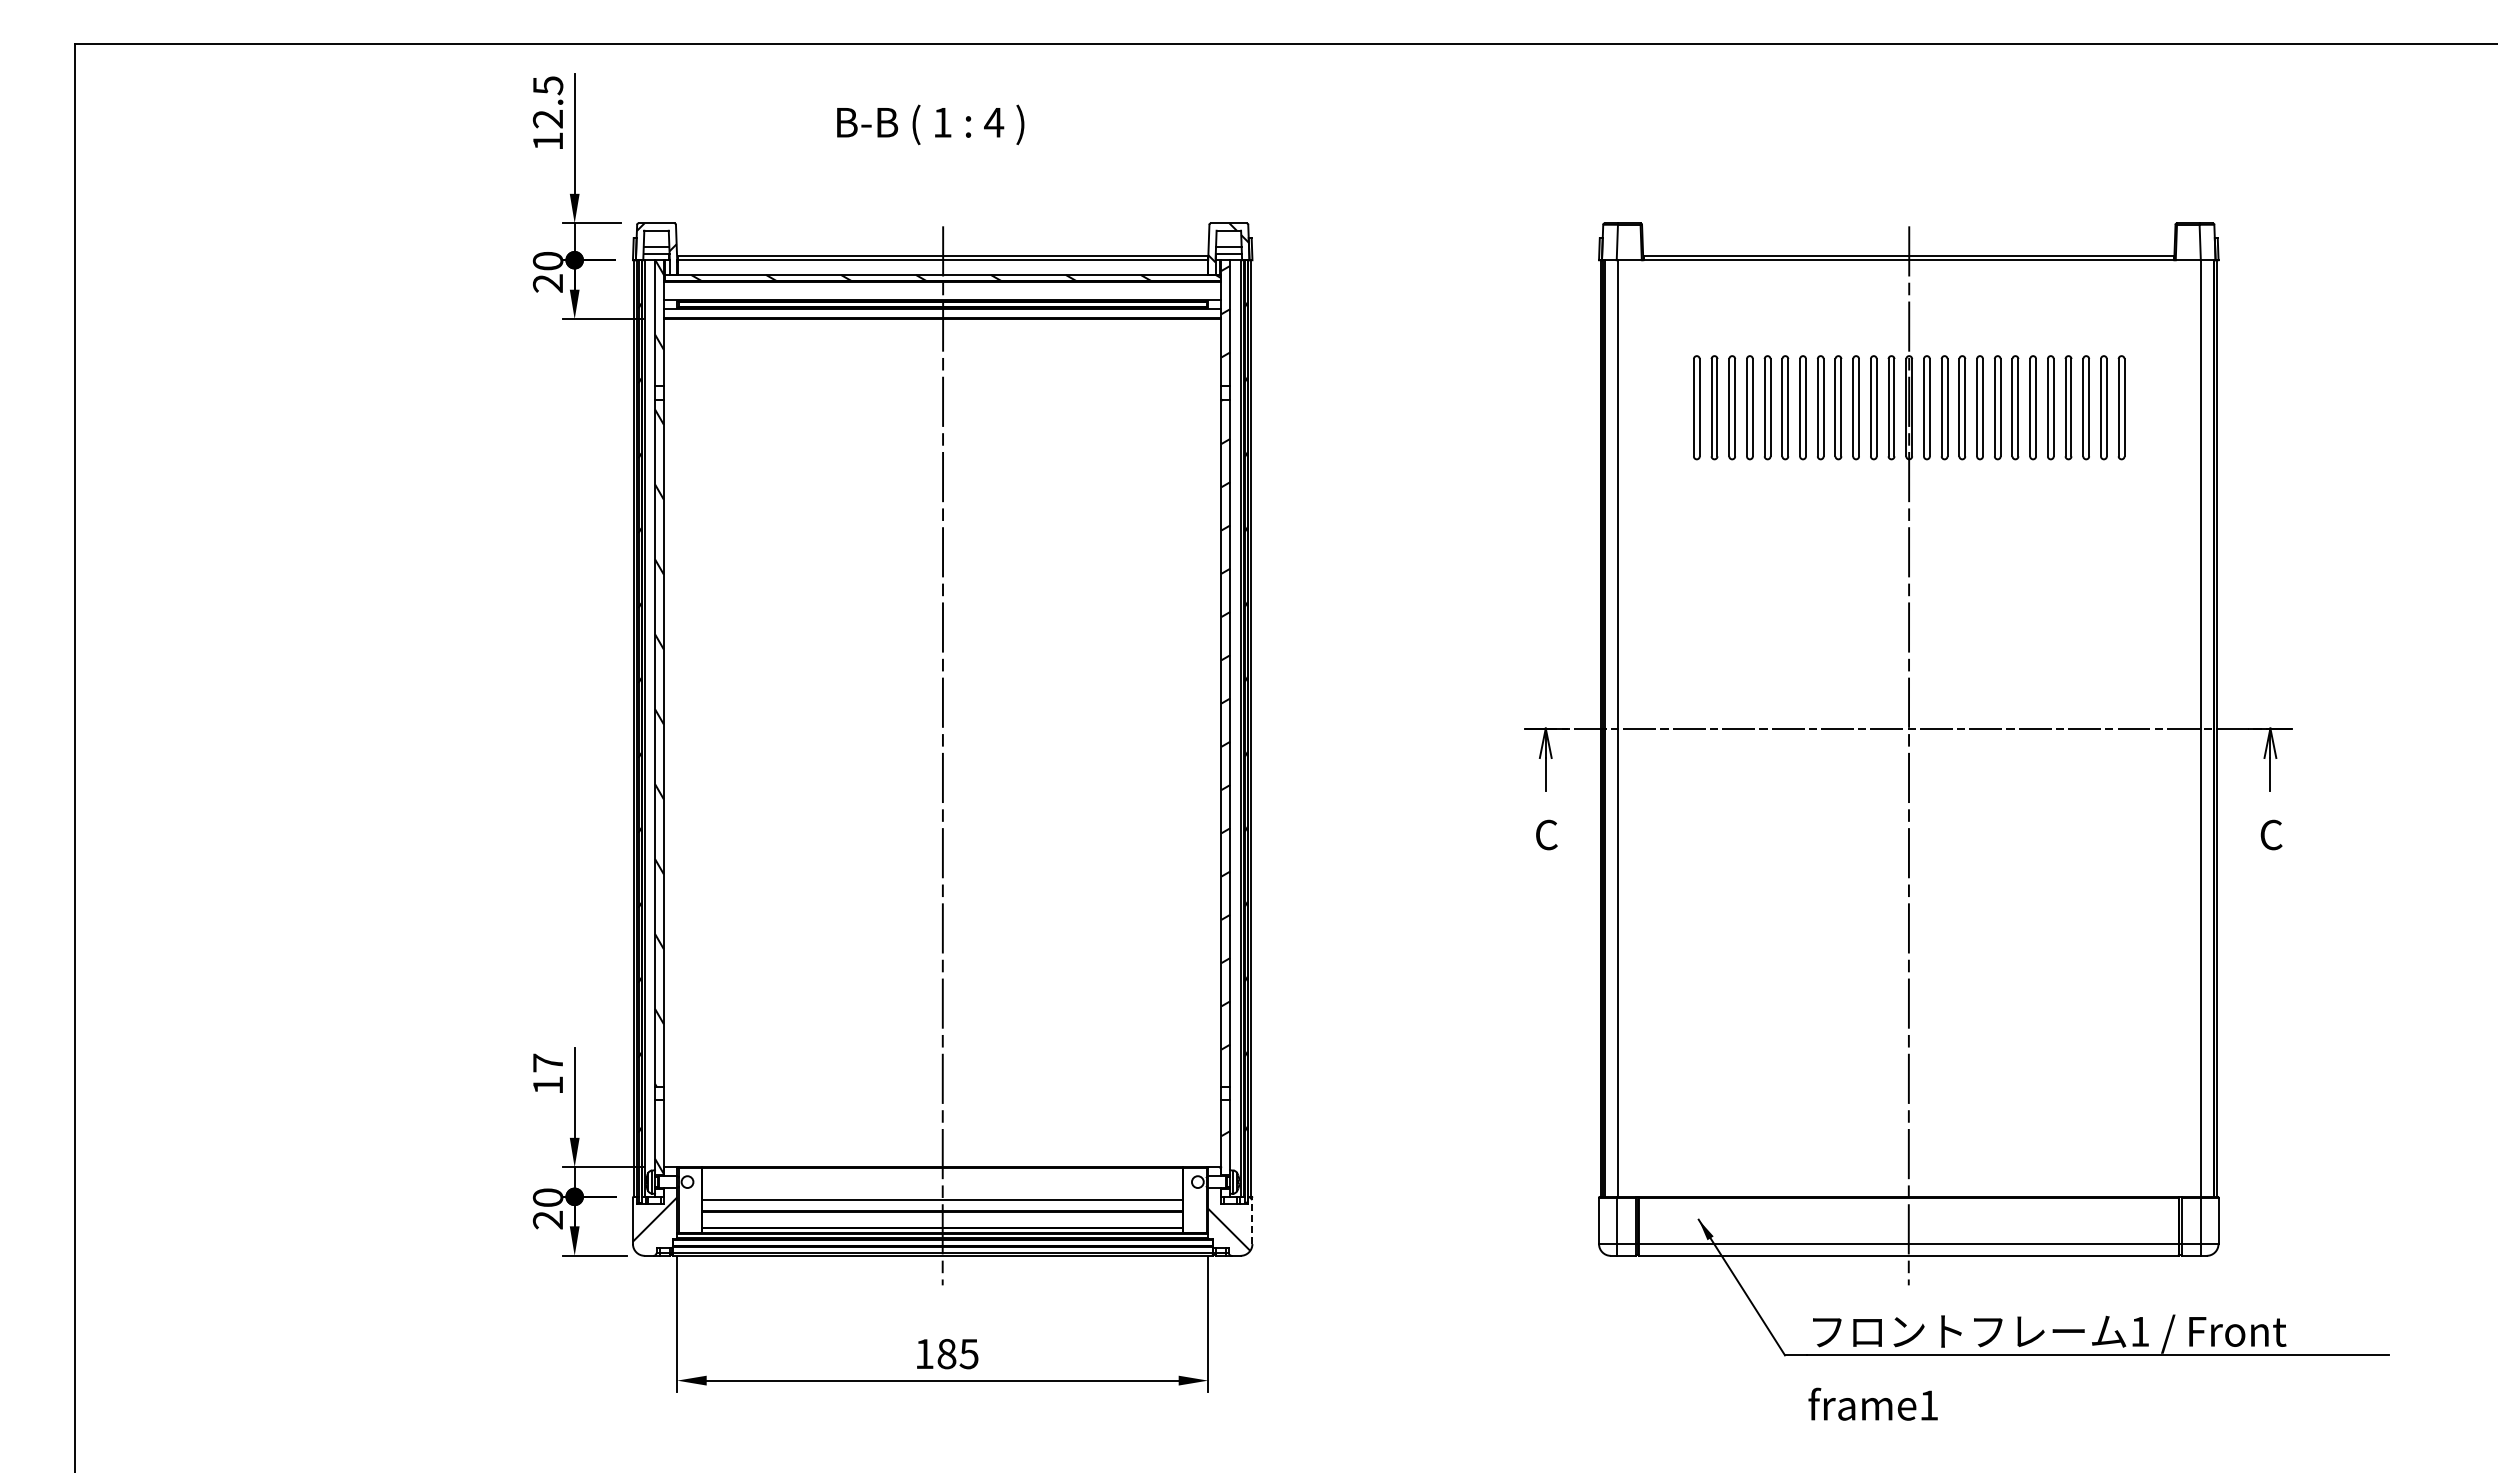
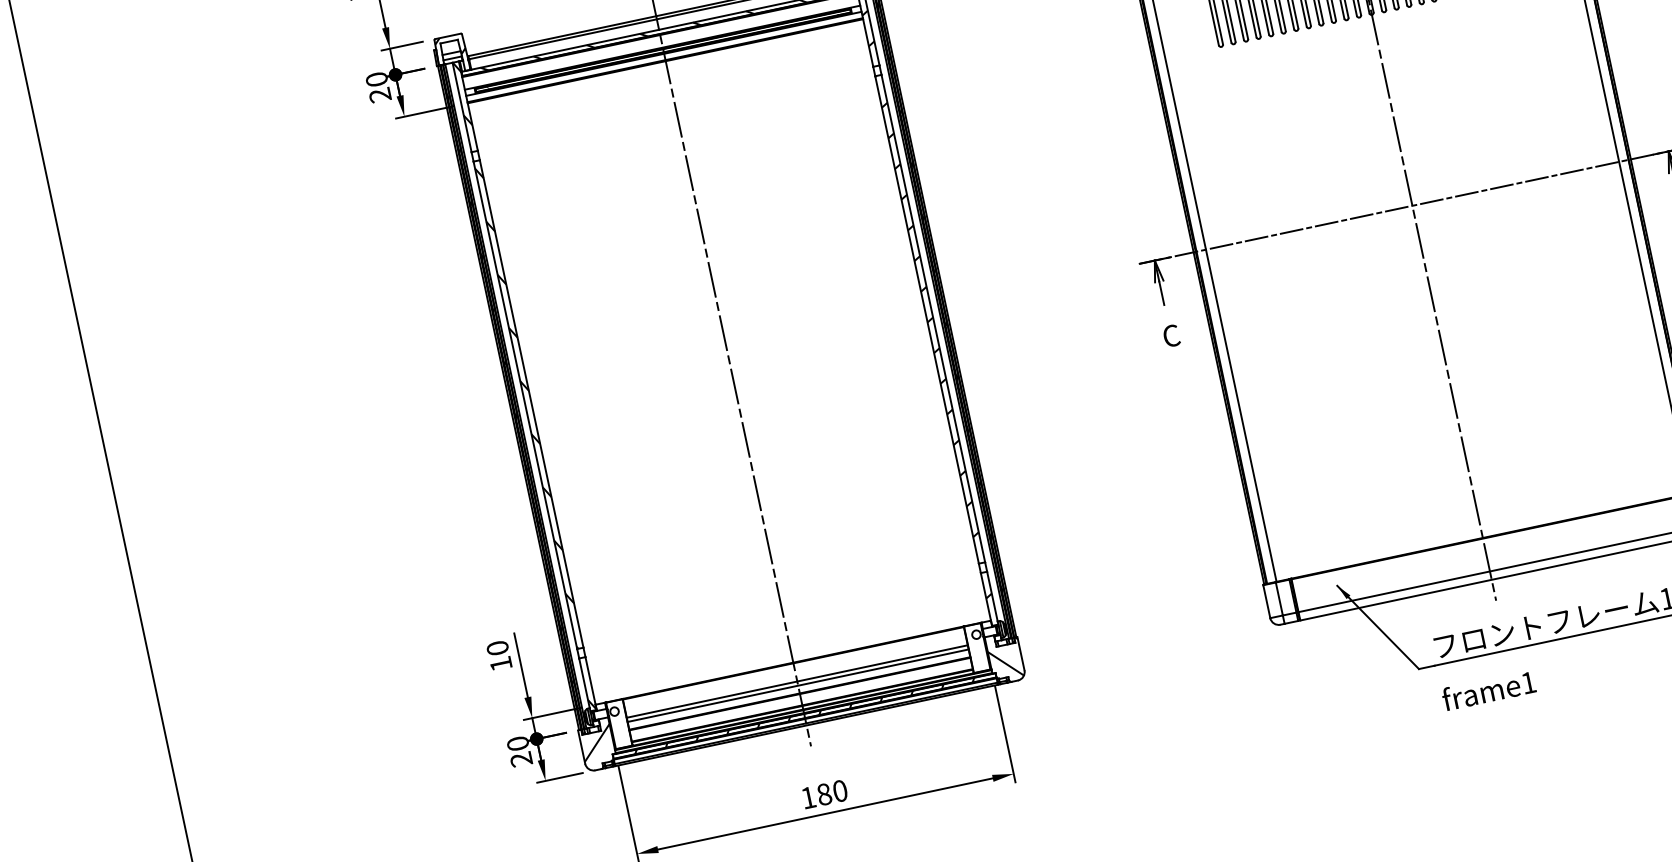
text: (547, 1062) -> (497, 647), 17 -> 10
line: (942, 1193) -> (797, 681), added
line: (1252, 1220) -> (1020, 653), dashed -> solid
hatch: (942, 1242) -> (804, 716), added
text: (968, 1353) -> (839, 790), 185 -> 180

